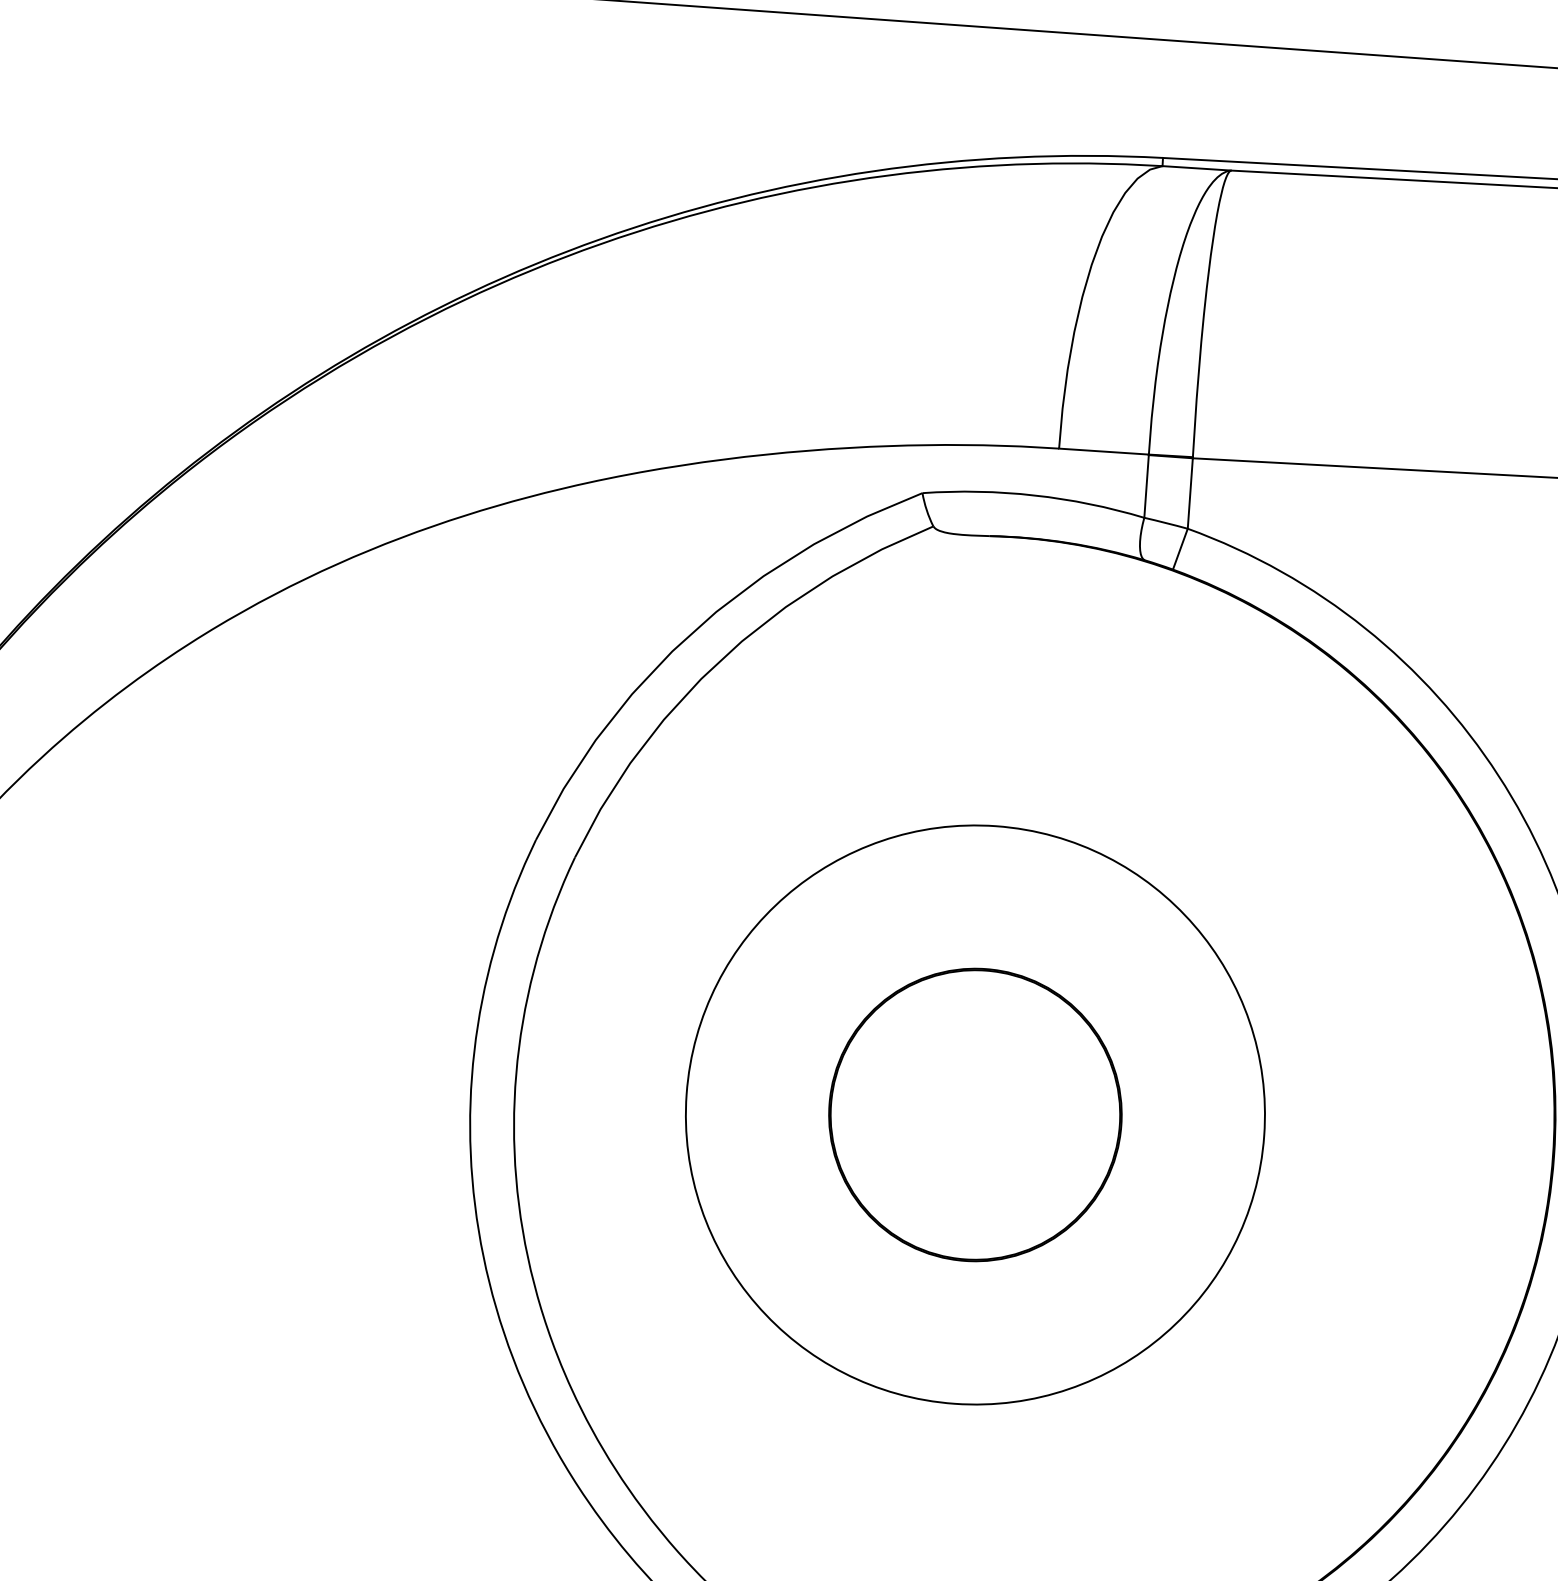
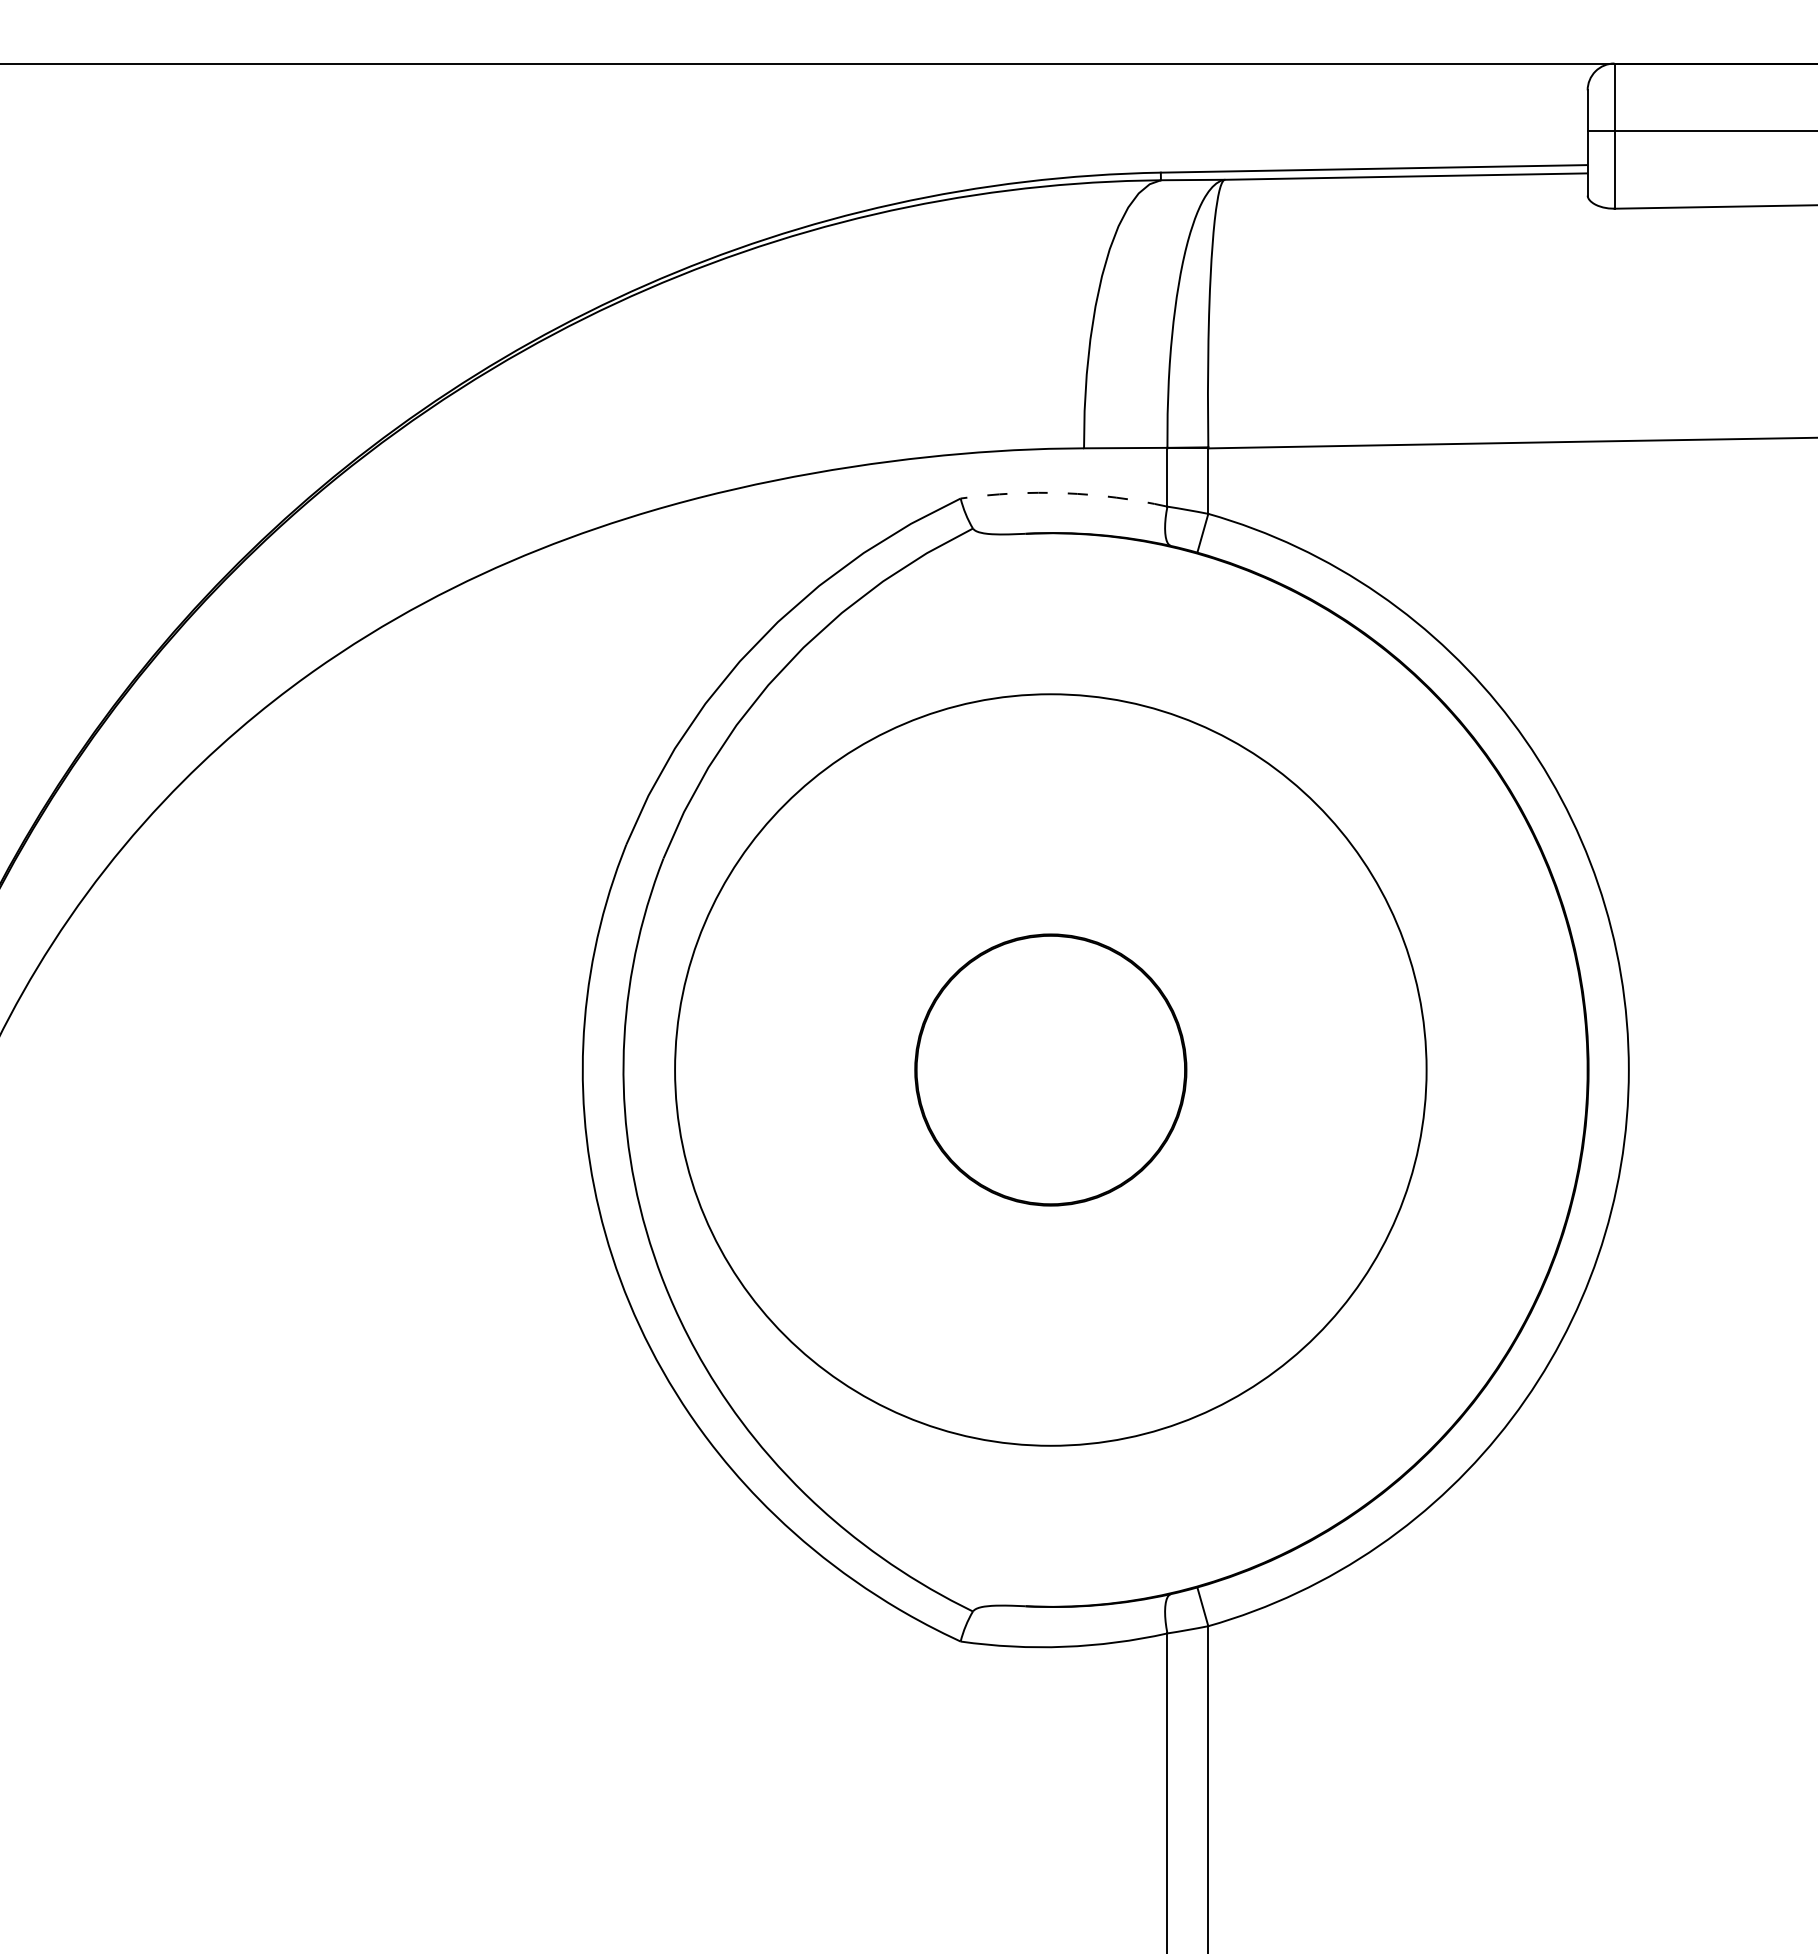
arc: (1034, 495) -> (1064, 493), solid -> dashed
circle: (975, 1114) -> (1050, 1069), size x1.4

